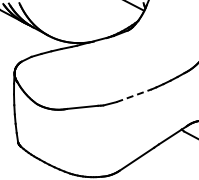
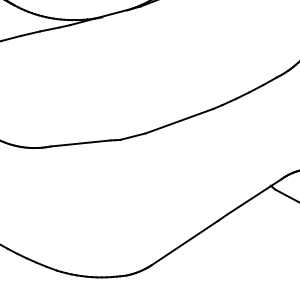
line: (134, 95) -> (180, 120), dashed -> solid

